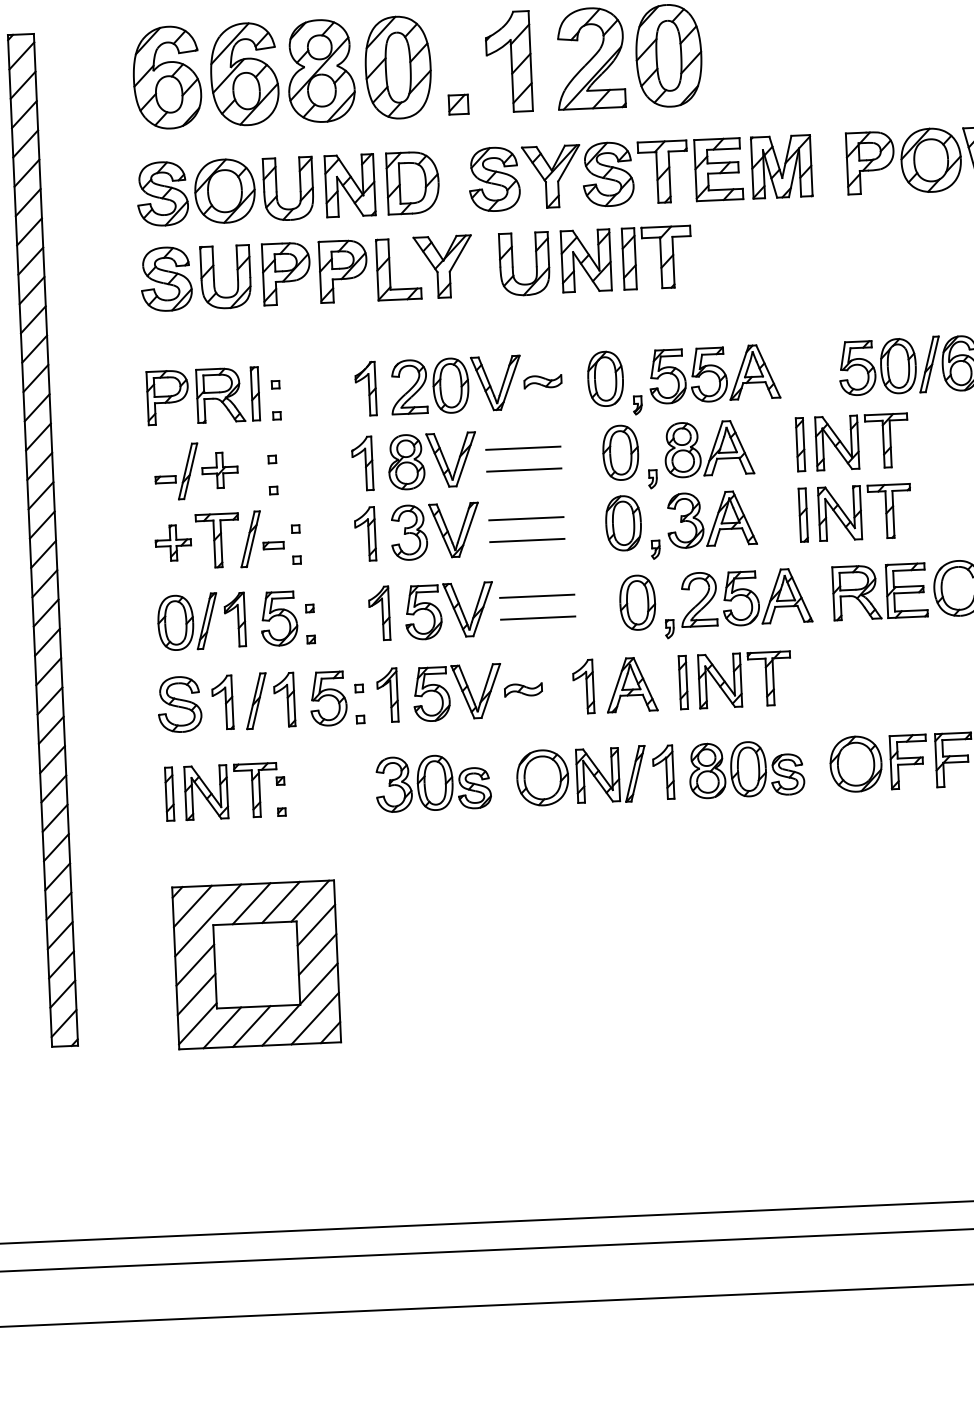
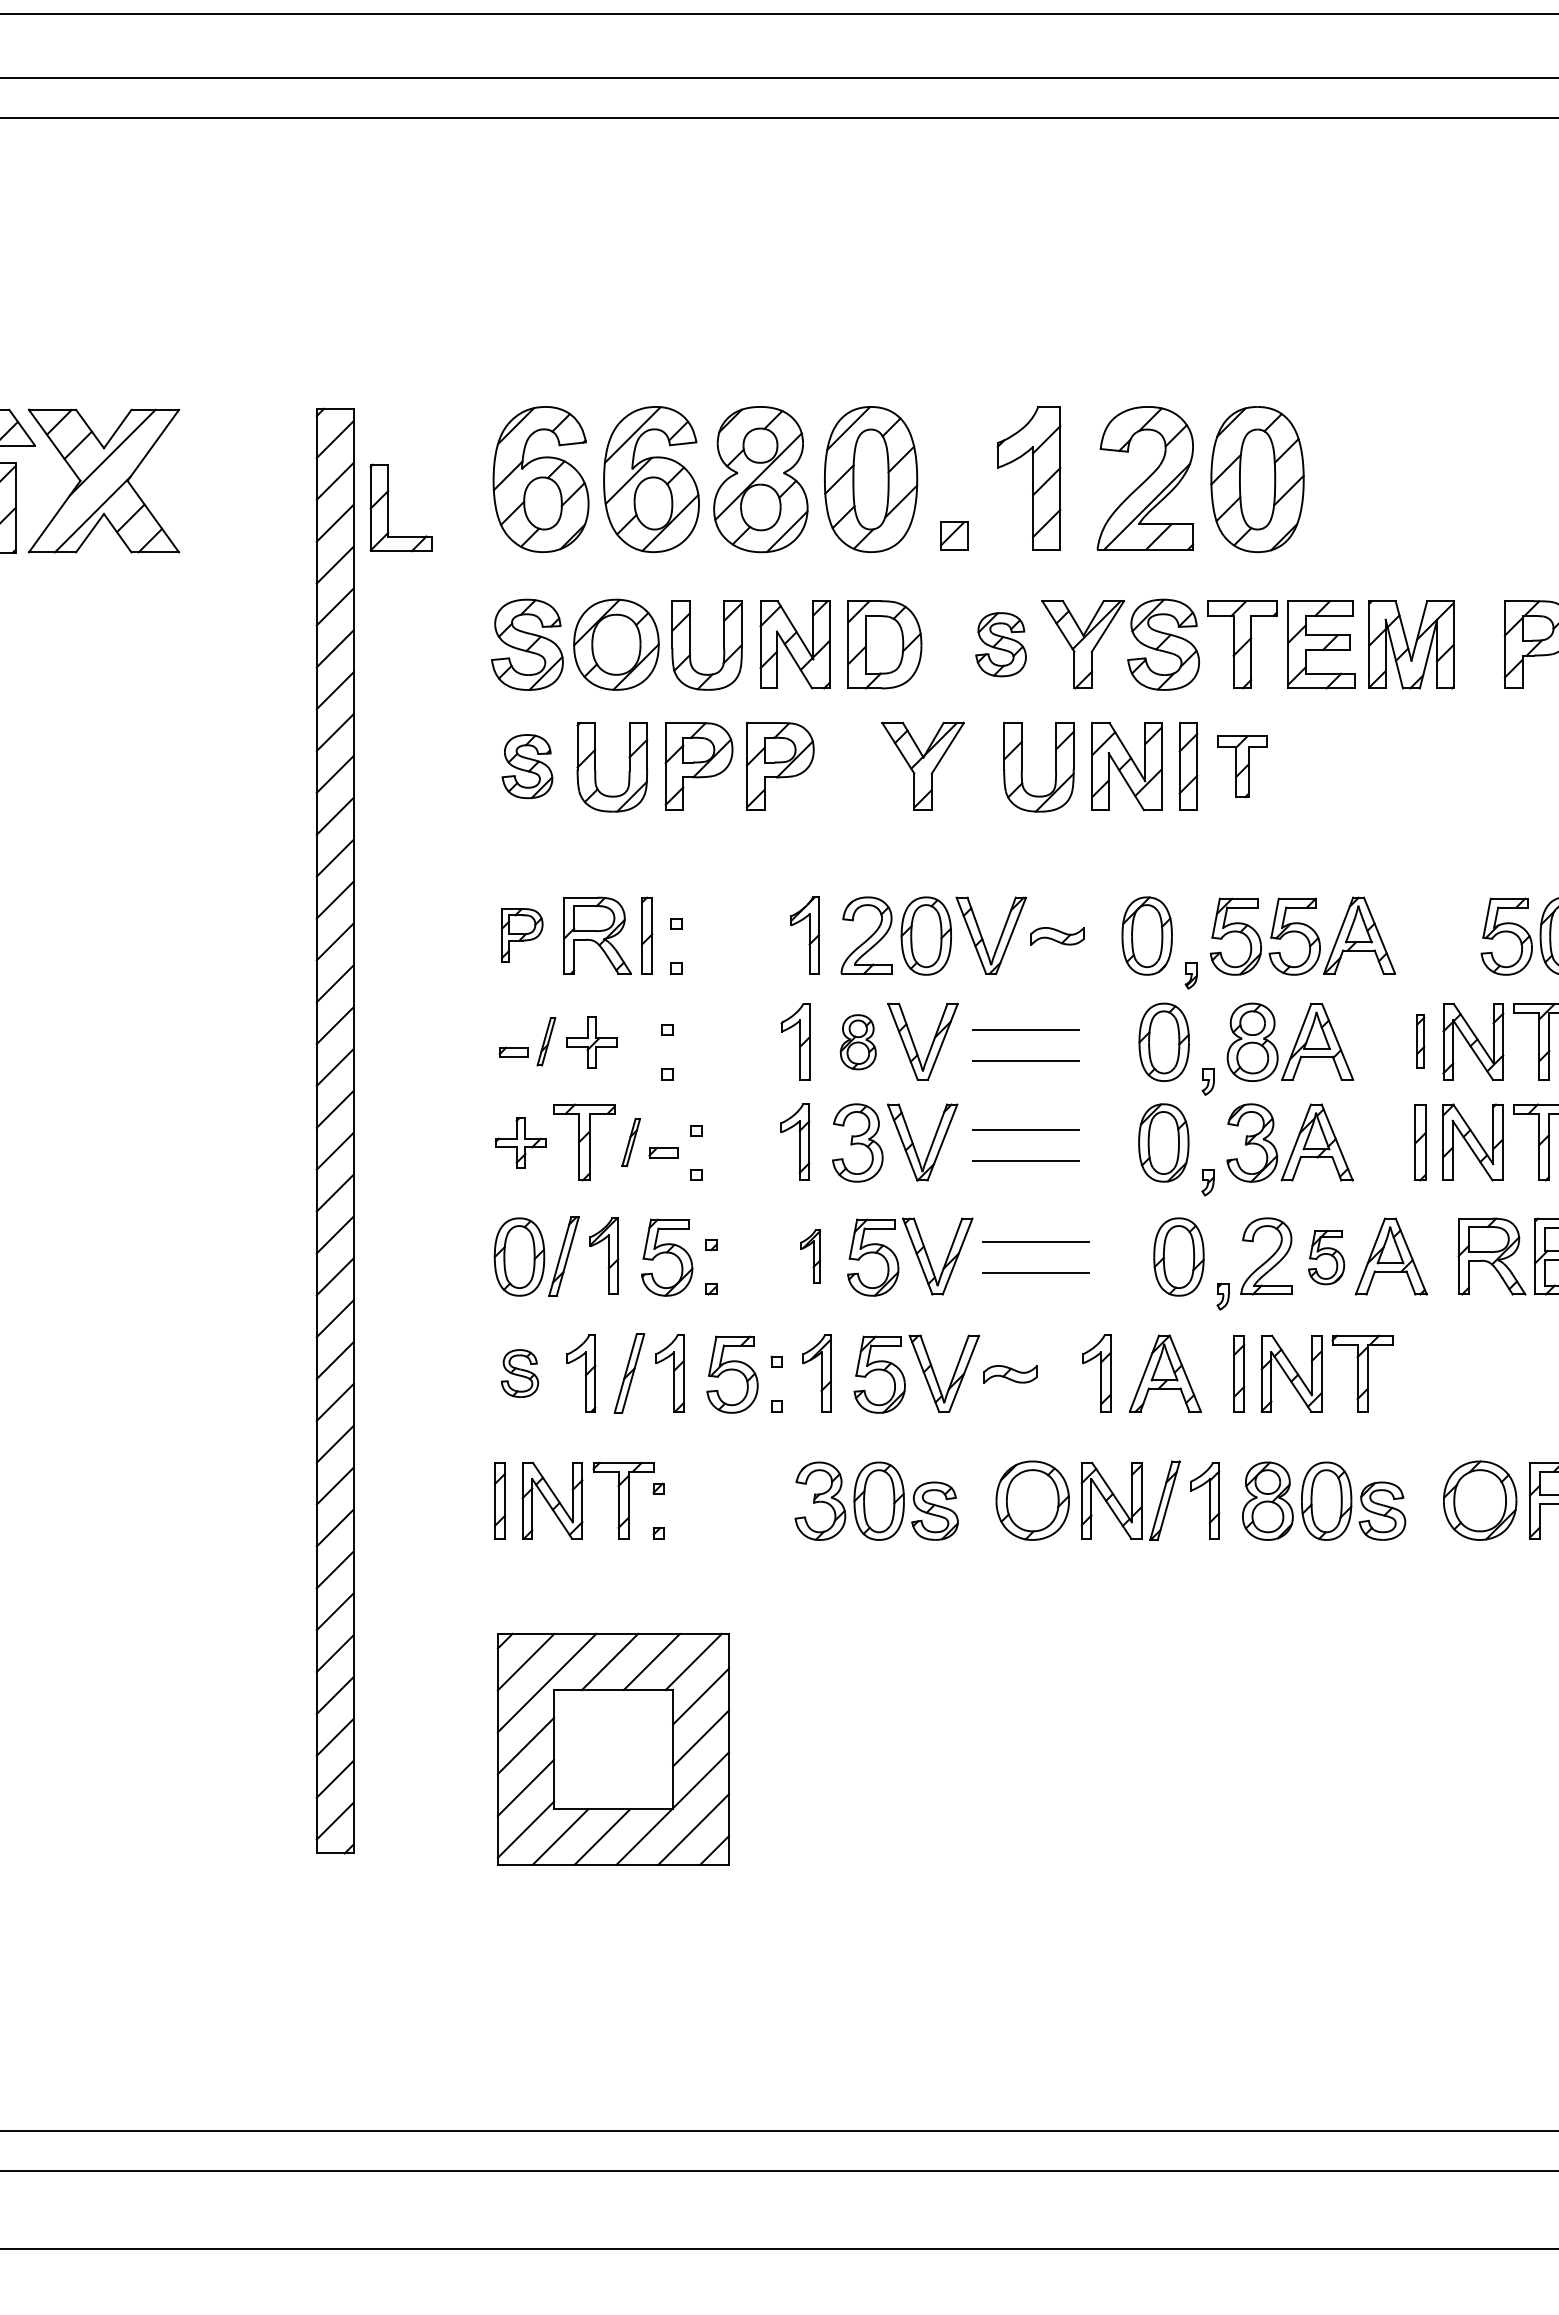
part: (493, 179) -> (1000, 644), size x0.7
part: (666, 257) -> (1241, 766), size x0.7
part: (389, 269) -> (388, 507), moved
part: (166, 279) -> (527, 766), size x0.7
part: (168, 397) -> (522, 935), size x0.7
part: (800, 444) -> (1420, 1041), size x0.7
part: (406, 461) -> (858, 1041), size x0.7
part: (188, 471) -> (546, 1041), size x0.6
part: (250, 539) -> (630, 1142), size x0.6
part: (741, 598) -> (1326, 1257), size x0.7
part: (379, 612) -> (810, 1255), size x0.7
part: (179, 704) -> (519, 1373), size x0.6

